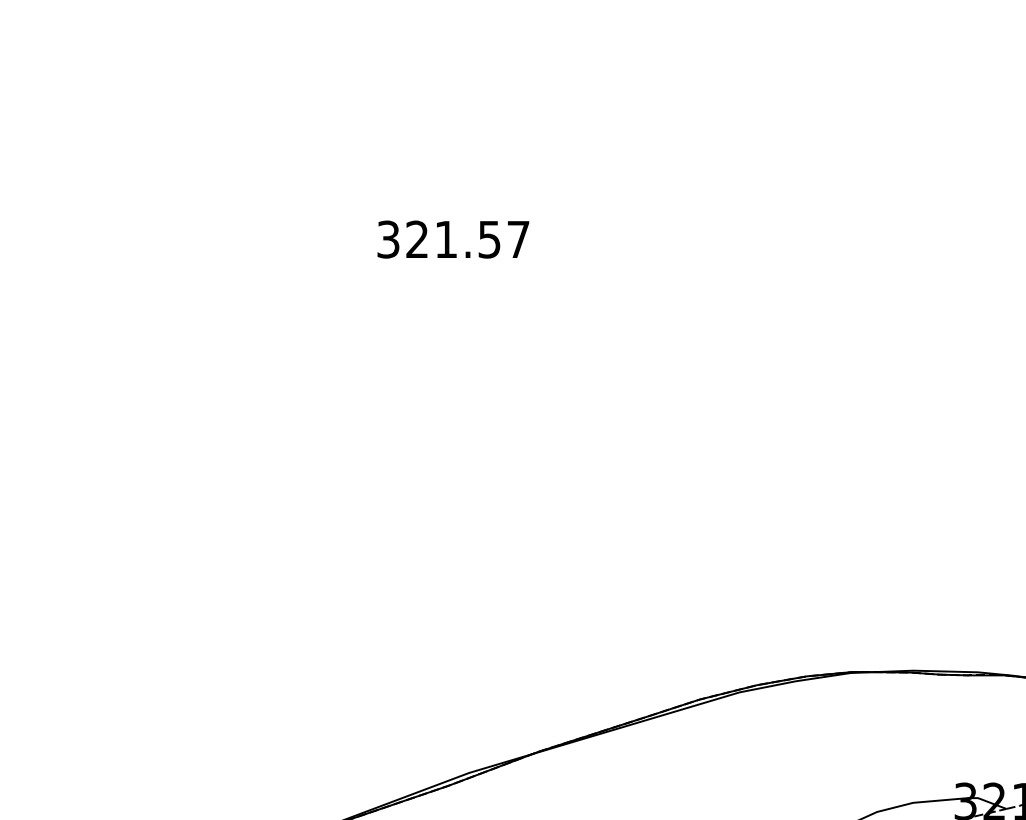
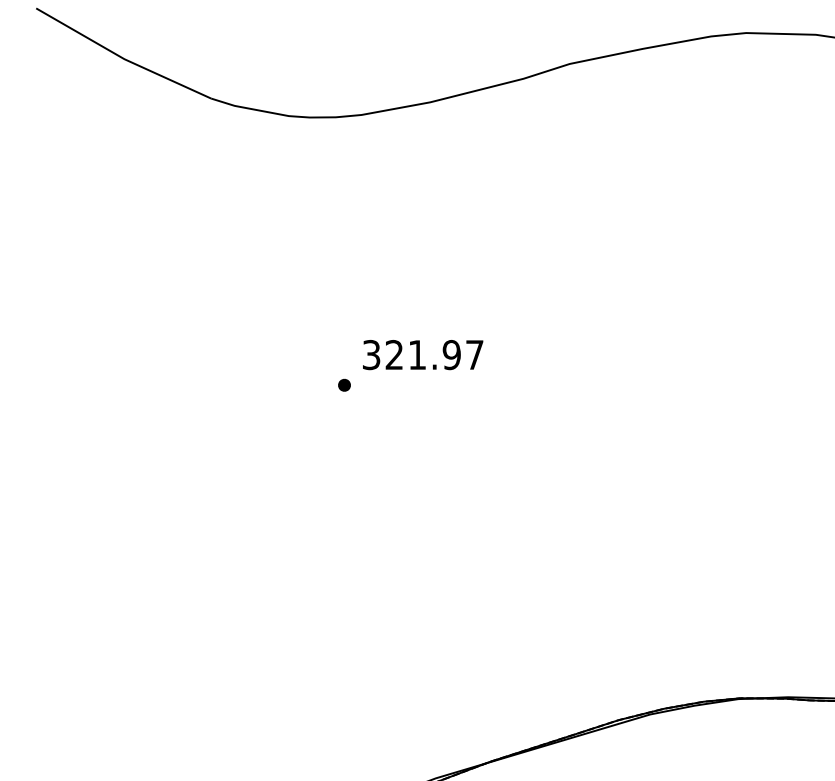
text: (489, 238) -> (451, 354), 321.57 -> 321.97
part: (354, 276) -> (344, 384), added

